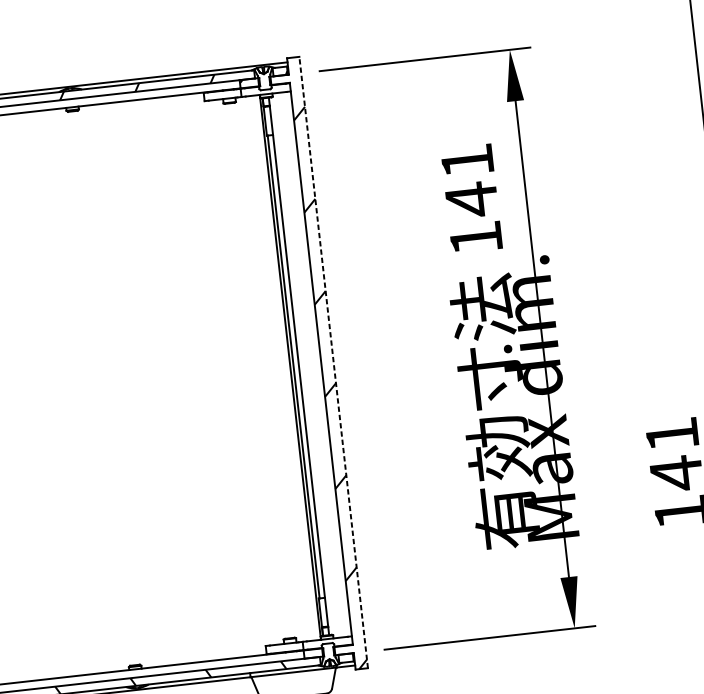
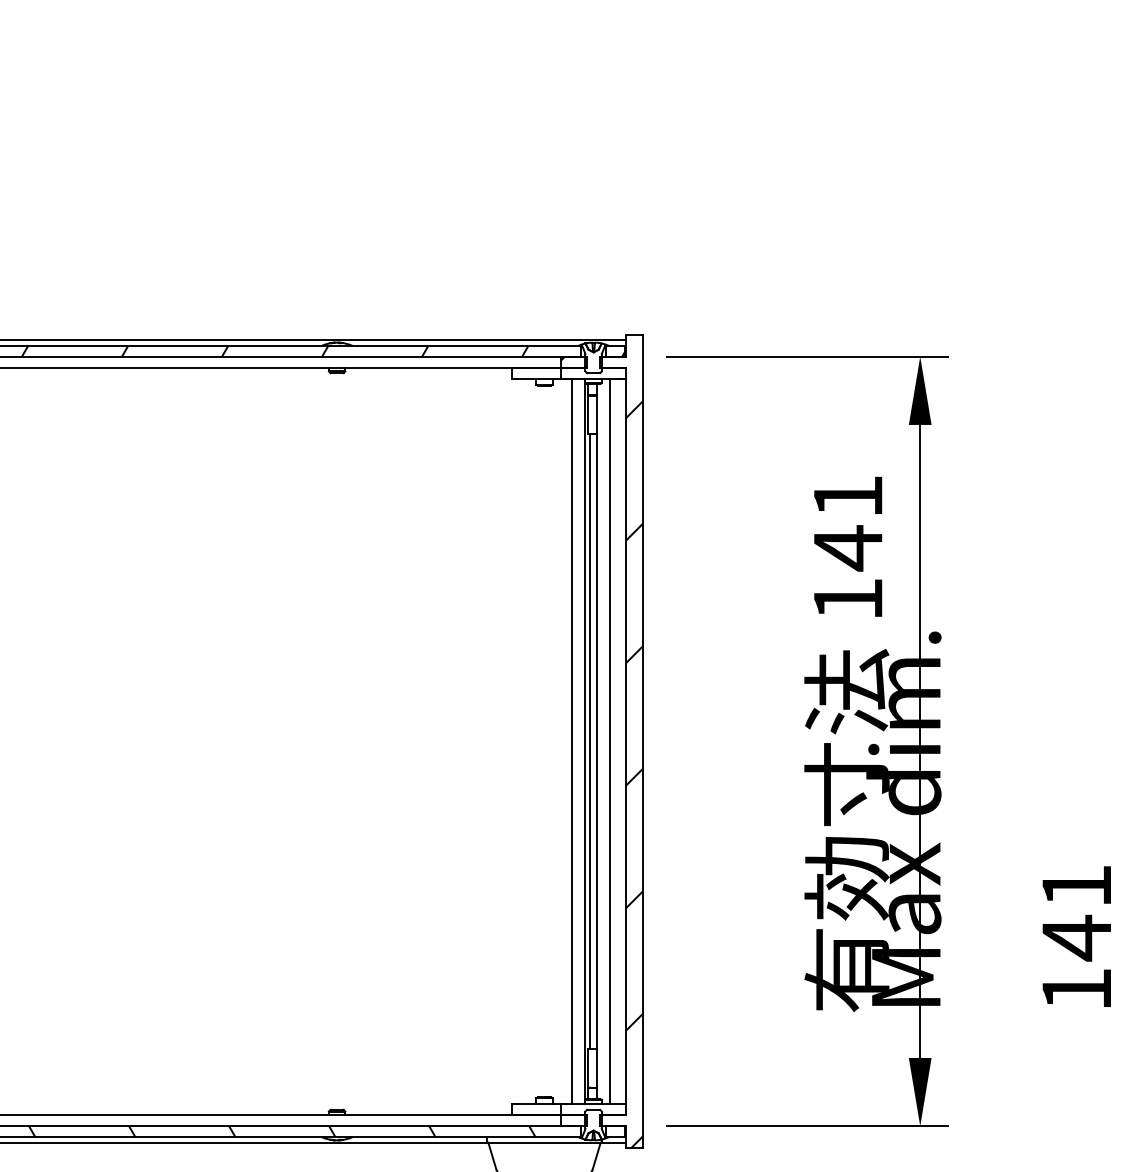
line: (333, 362) -> (642, 741), dashed -> solid
line: (309, 365) -> (610, 741), added
line: (280, 368) -> (571, 741), added

